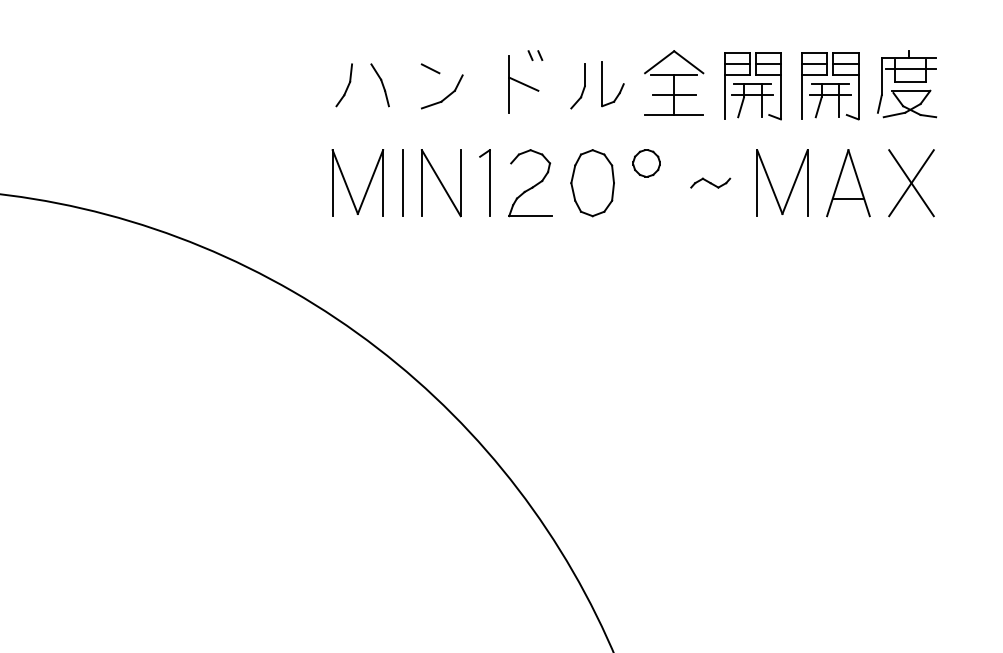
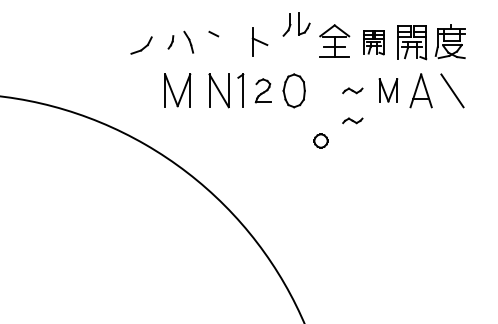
part: (534, 55) -> (265, 27), removed
part: (343, 85) -> (170, 42), size x0.6
part: (597, 85) -> (296, 24), moved
part: (752, 85) -> (373, 42), size x0.7
part: (442, 91) -> (141, 45), moved
part: (645, 162) -> (320, 140), moved
line: (401, 182) -> (199, 90), removed
part: (528, 182) -> (262, 90), size x0.7
part: (782, 182) -> (388, 90), size x0.7
line: (911, 182) -> (452, 90), removed
part: (710, 242) -> (352, 120), added

